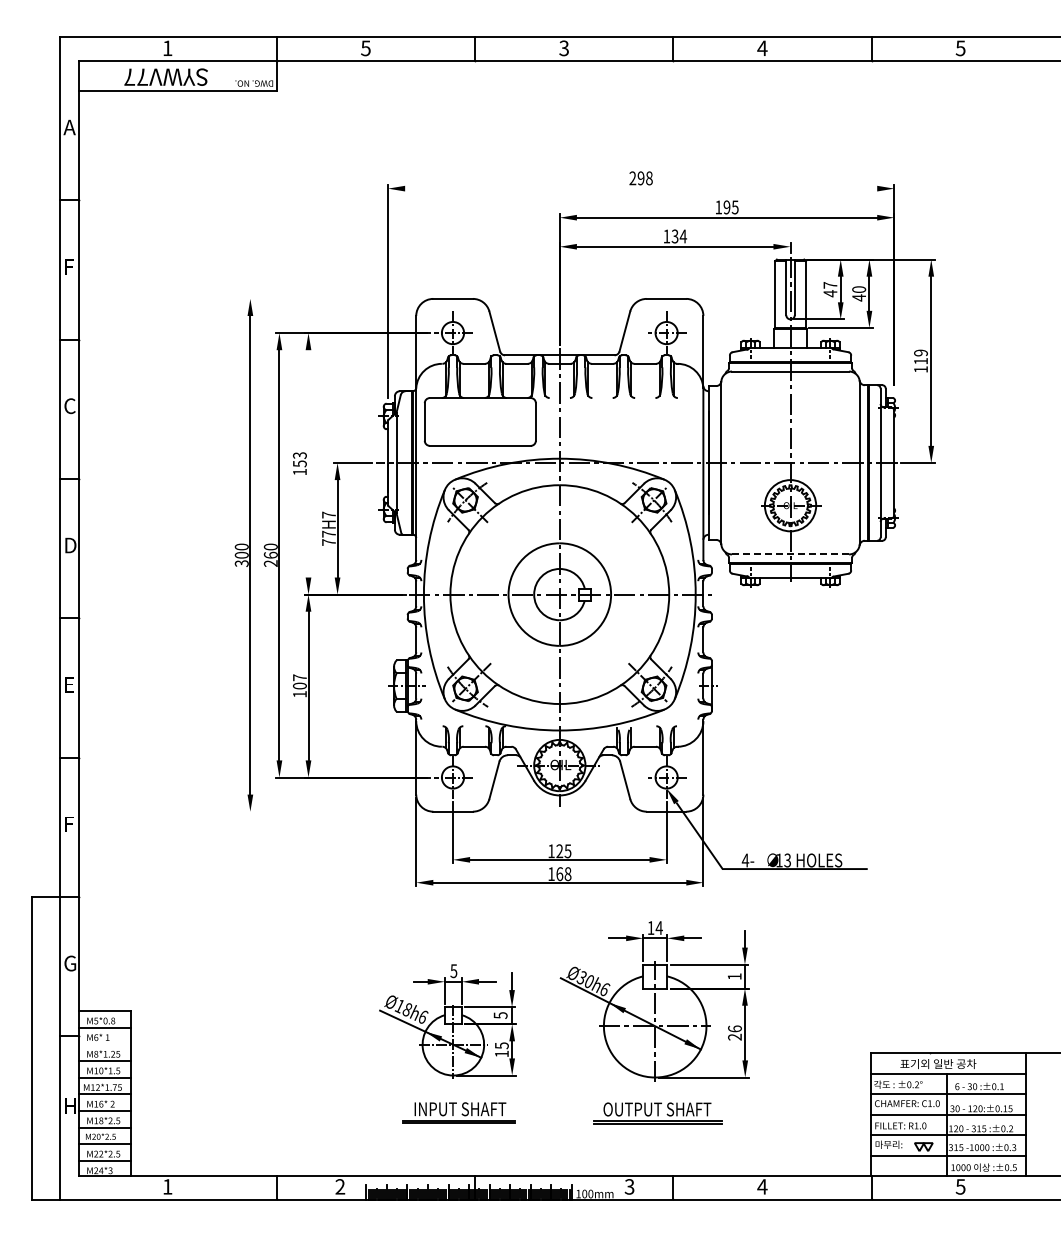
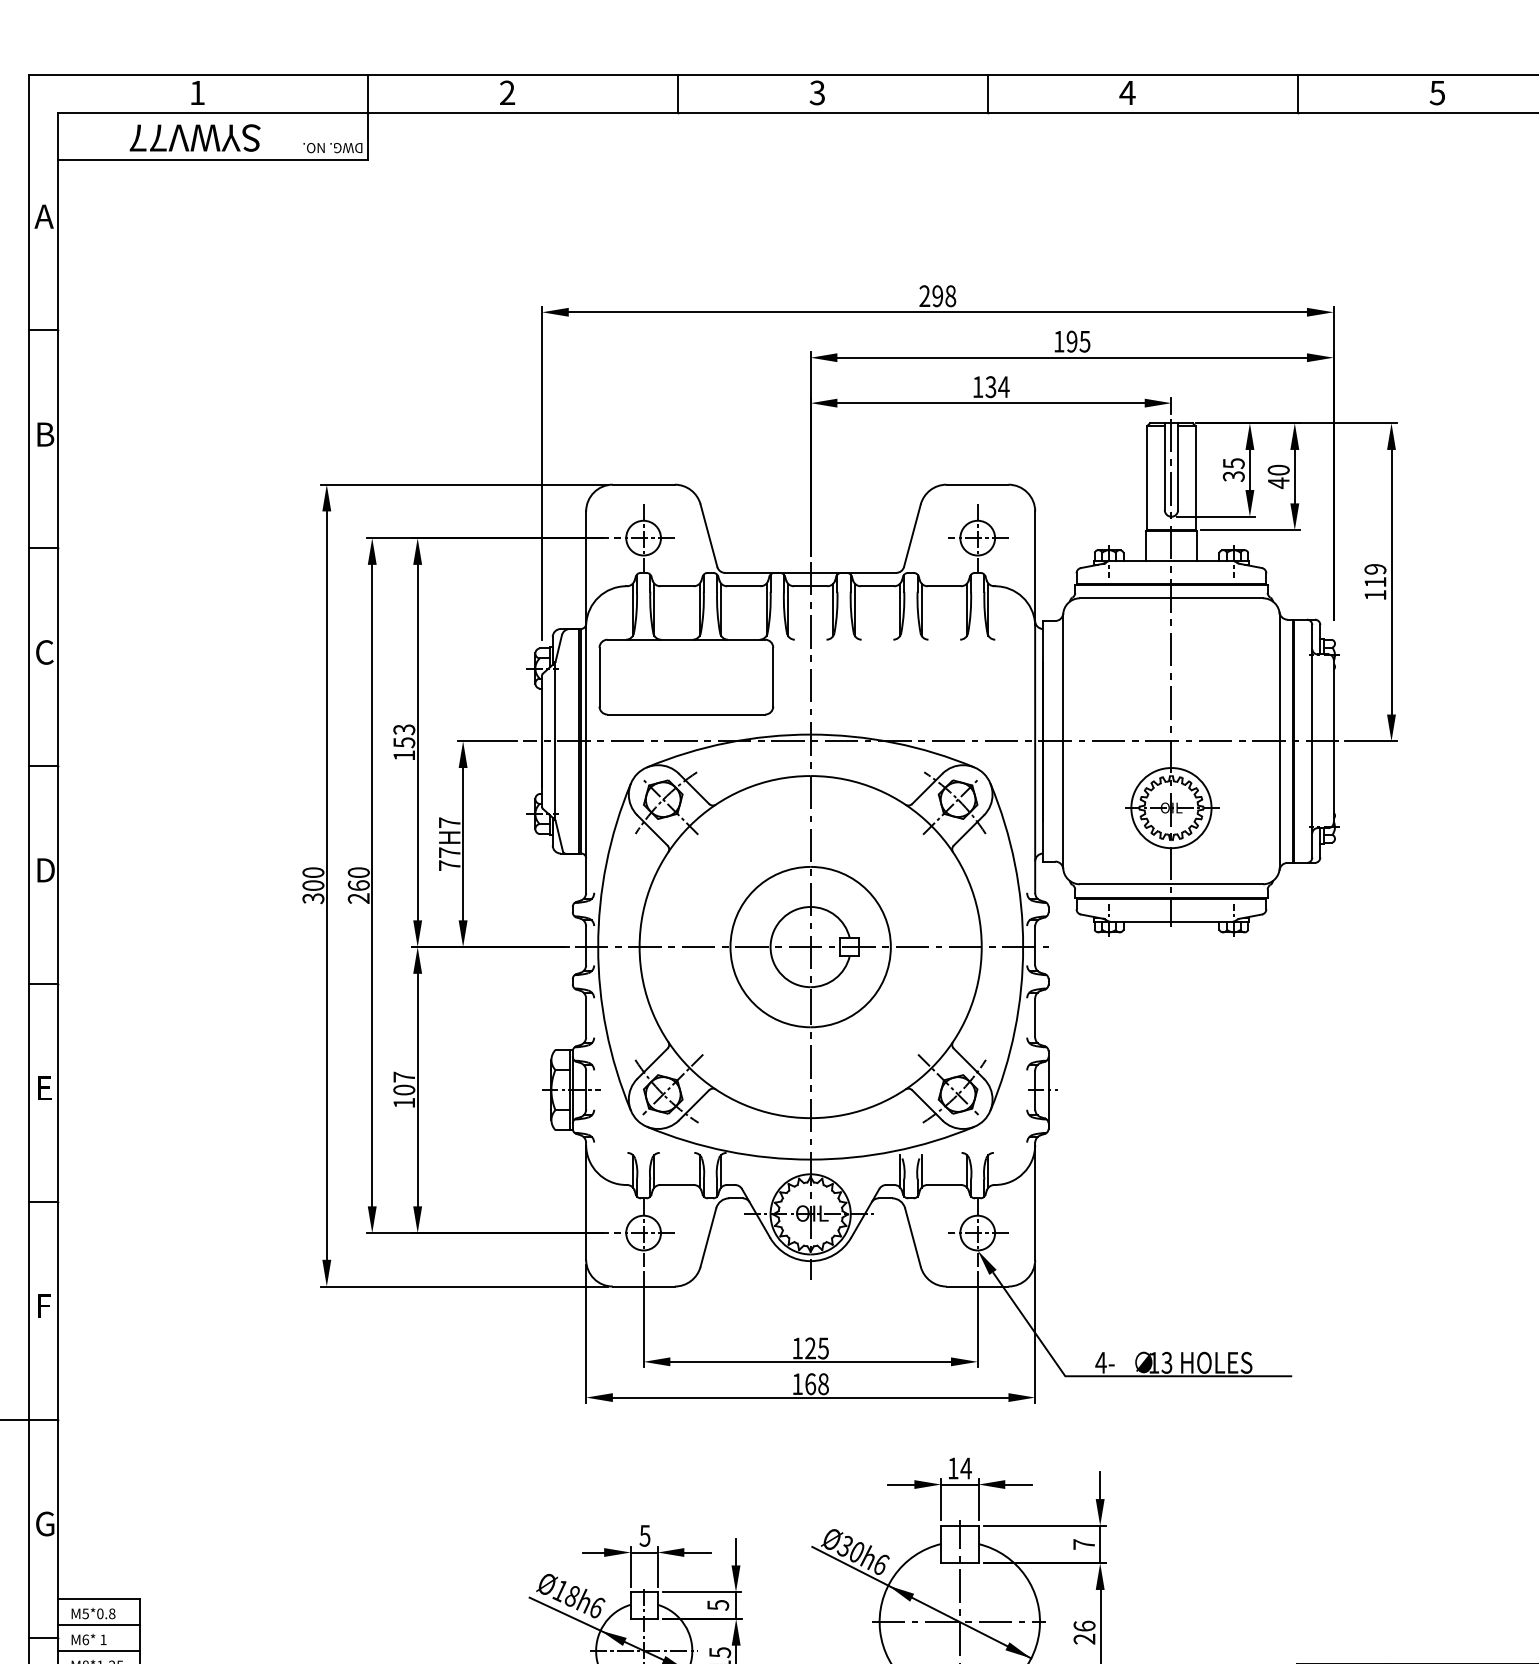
text: (365, 48) -> (506, 93), 5 -> 2
line: (641, 188) -> (938, 312), added
text: (70, 266) -> (45, 434), F -> B
text: (830, 289) -> (1233, 469), 47 -> 35
line: (337, 298) -> (463, 484), added
line: (308, 463) -> (417, 742), added
line: (790, 554) -> (1171, 884), dashed -> solid
line: (337, 811) -> (463, 1286), added
text: (734, 976) -> (1083, 1544), 1 -> 7
line: (104, 1044) -> (98, 1650), added

